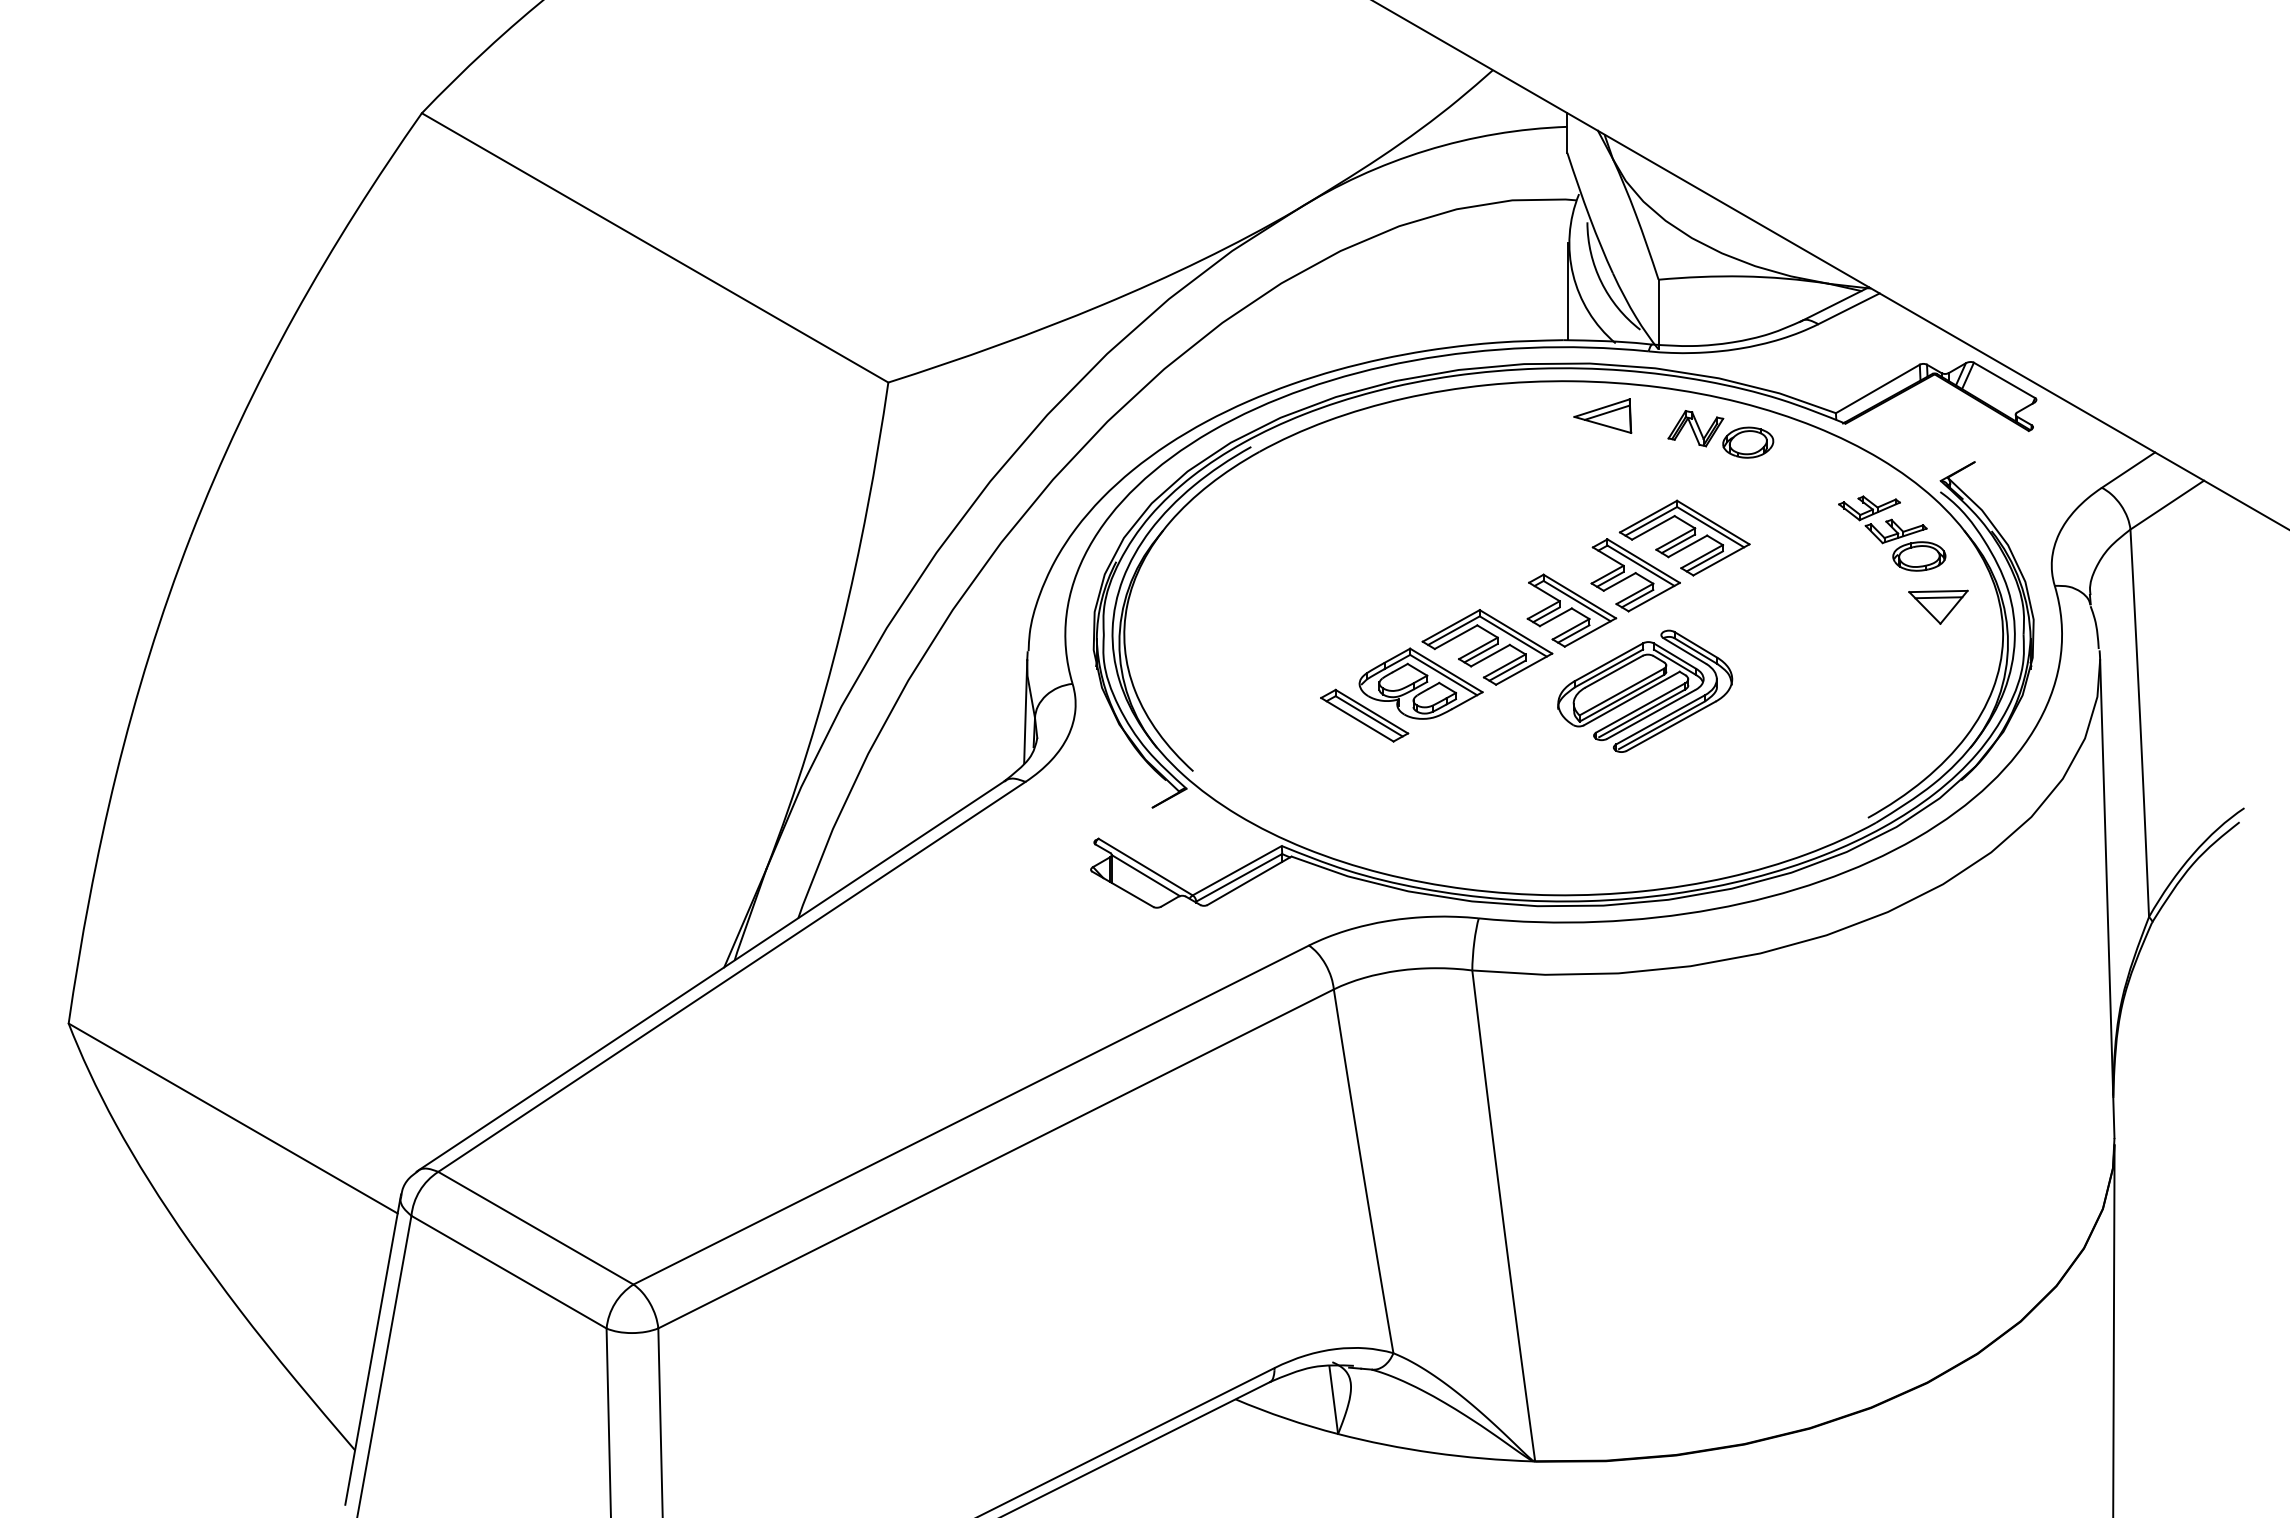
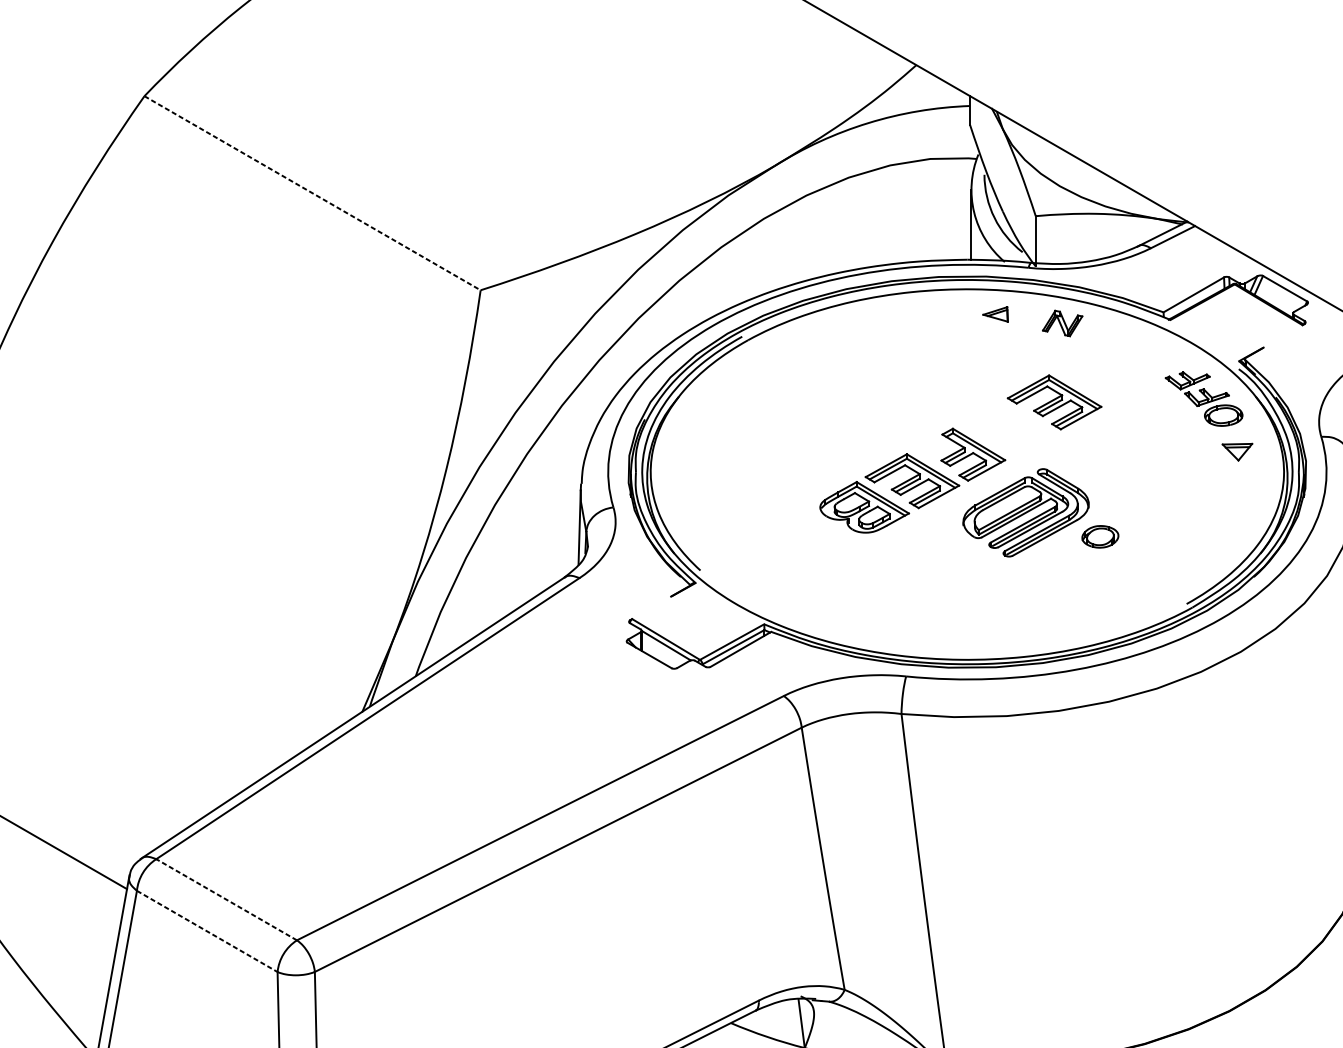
line: (655, 248) -> (312, 193), solid -> dashed
part: (1602, 415) -> (995, 314), size x0.6
part: (1748, 442) -> (1100, 536), moved
part: (1635, 575) -> (1019, 429), removed
part: (1938, 606) -> (1237, 451), size x0.7
part: (1364, 715) -> (823, 530), removed
line: (535, 1228) -> (226, 899), solid -> dashed
line: (509, 1272) -> (207, 931), solid -> dashed

